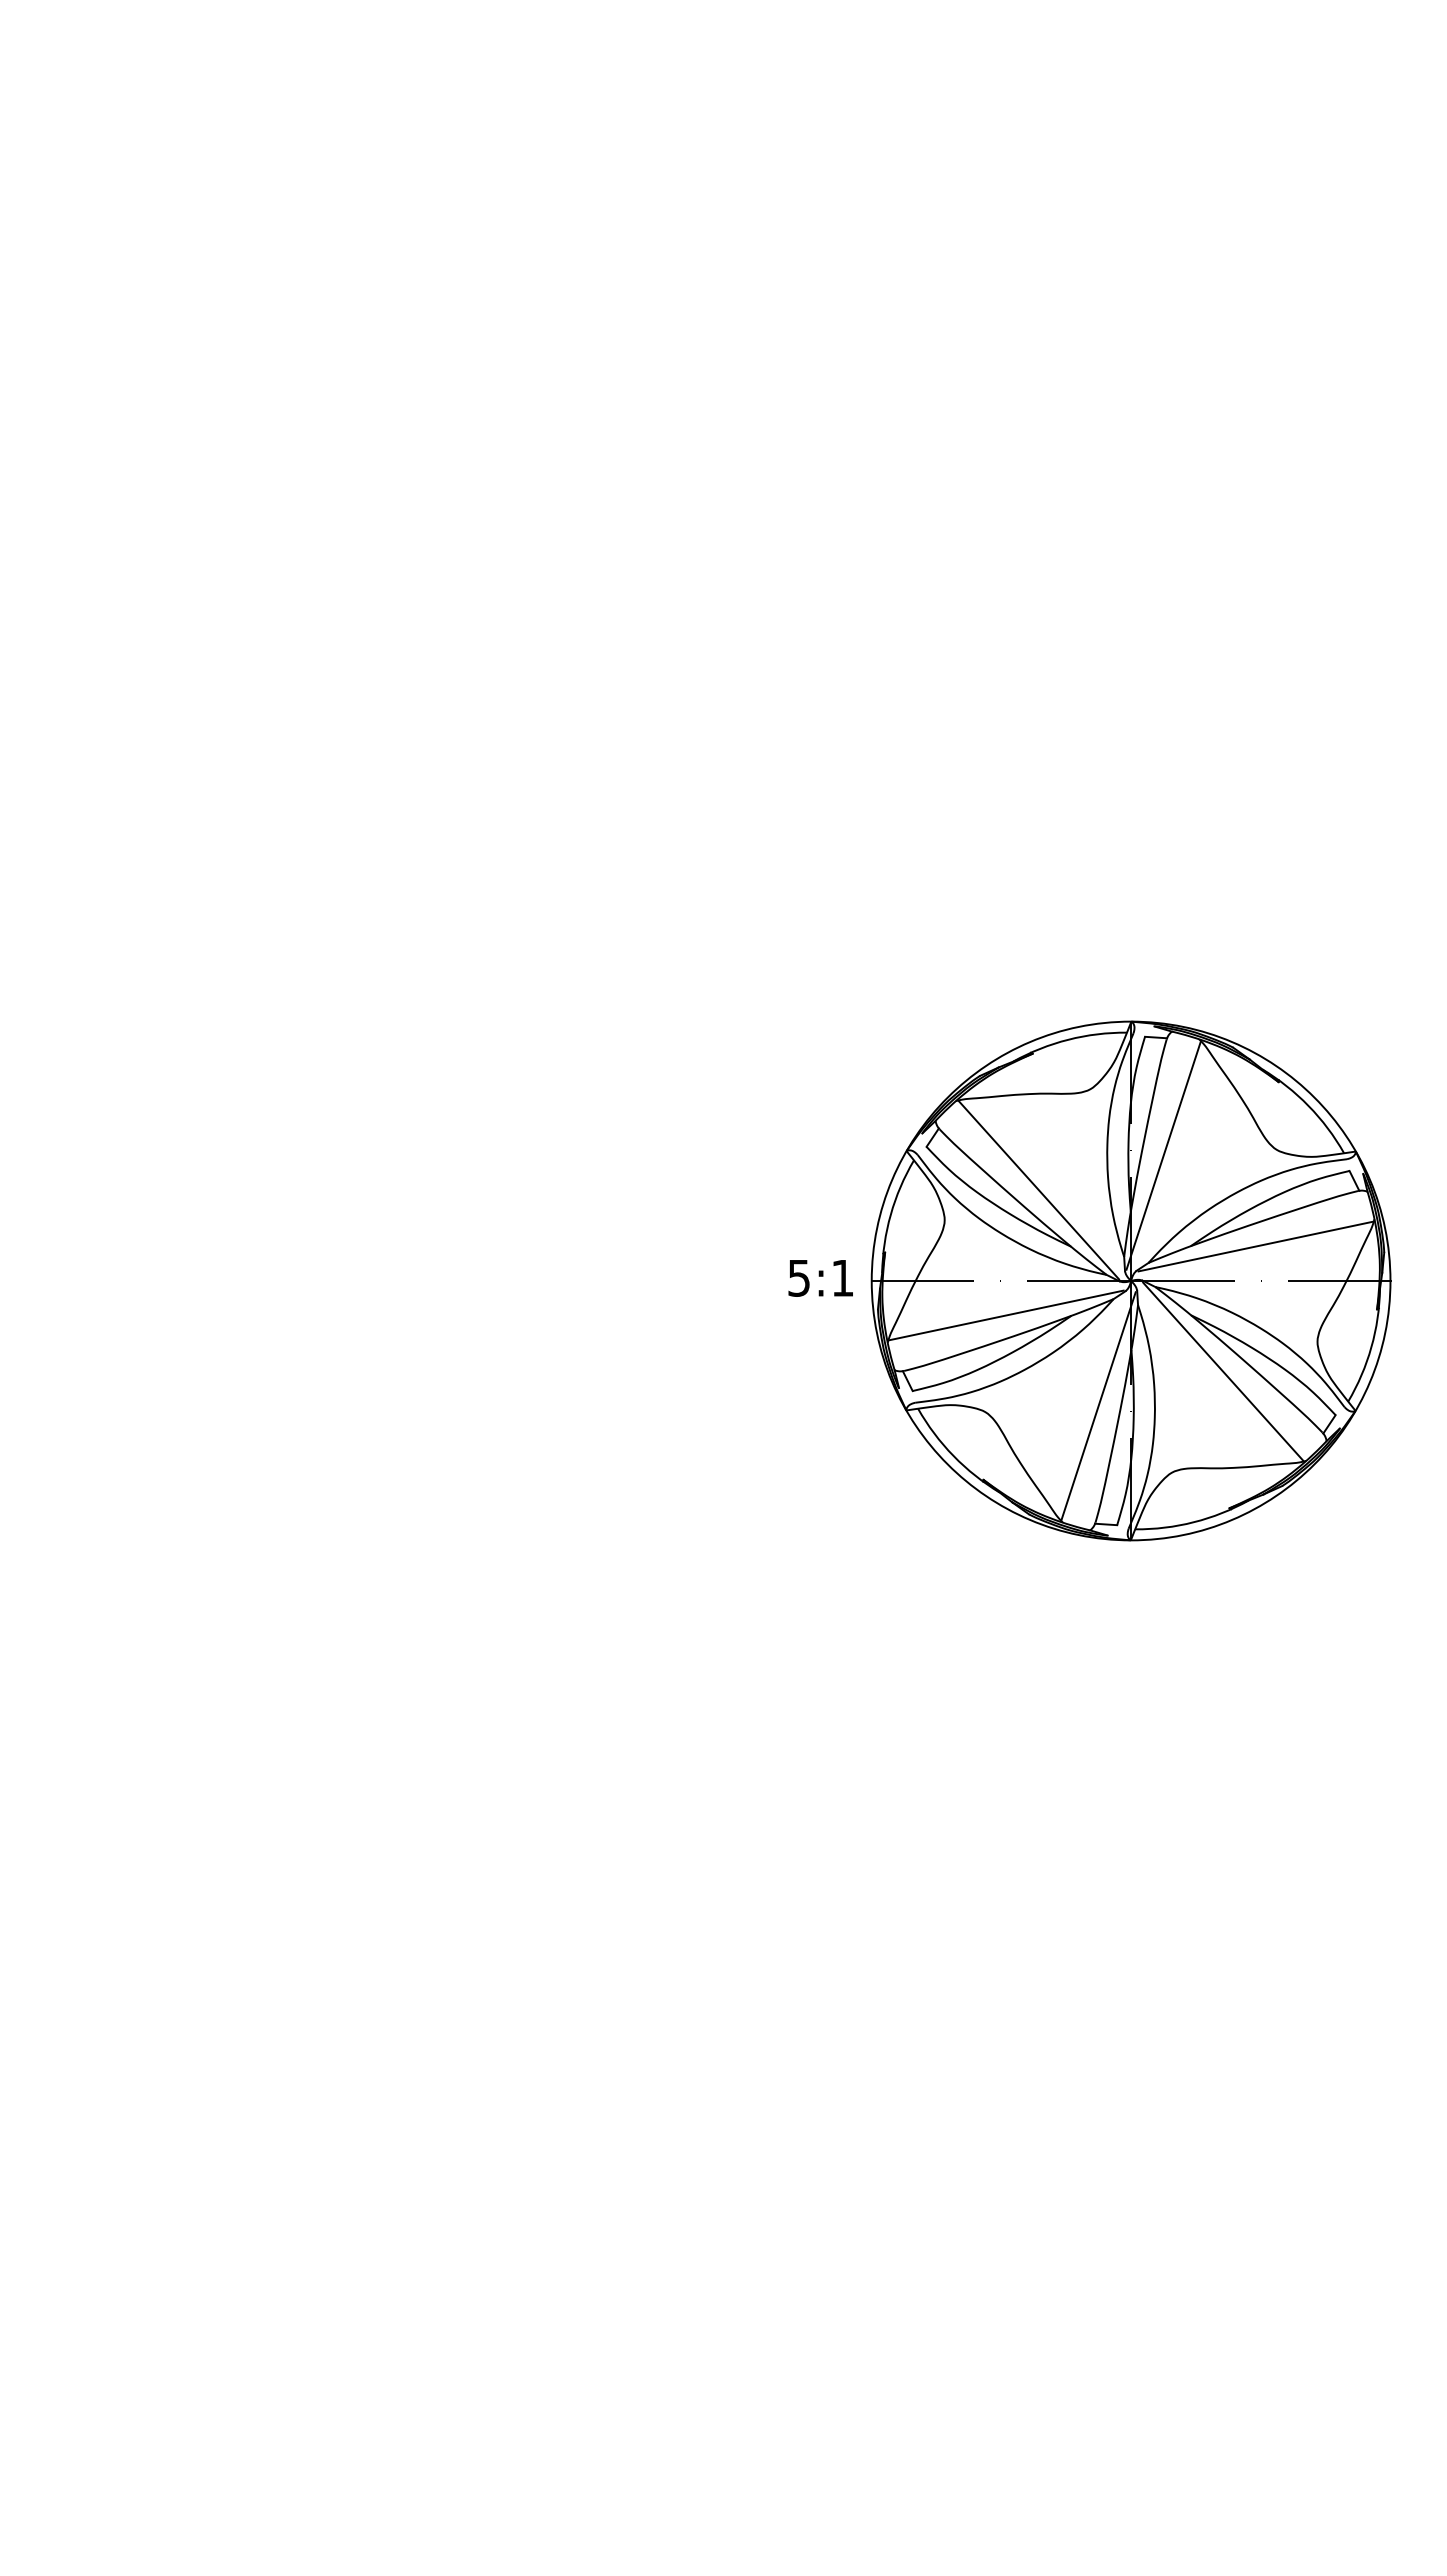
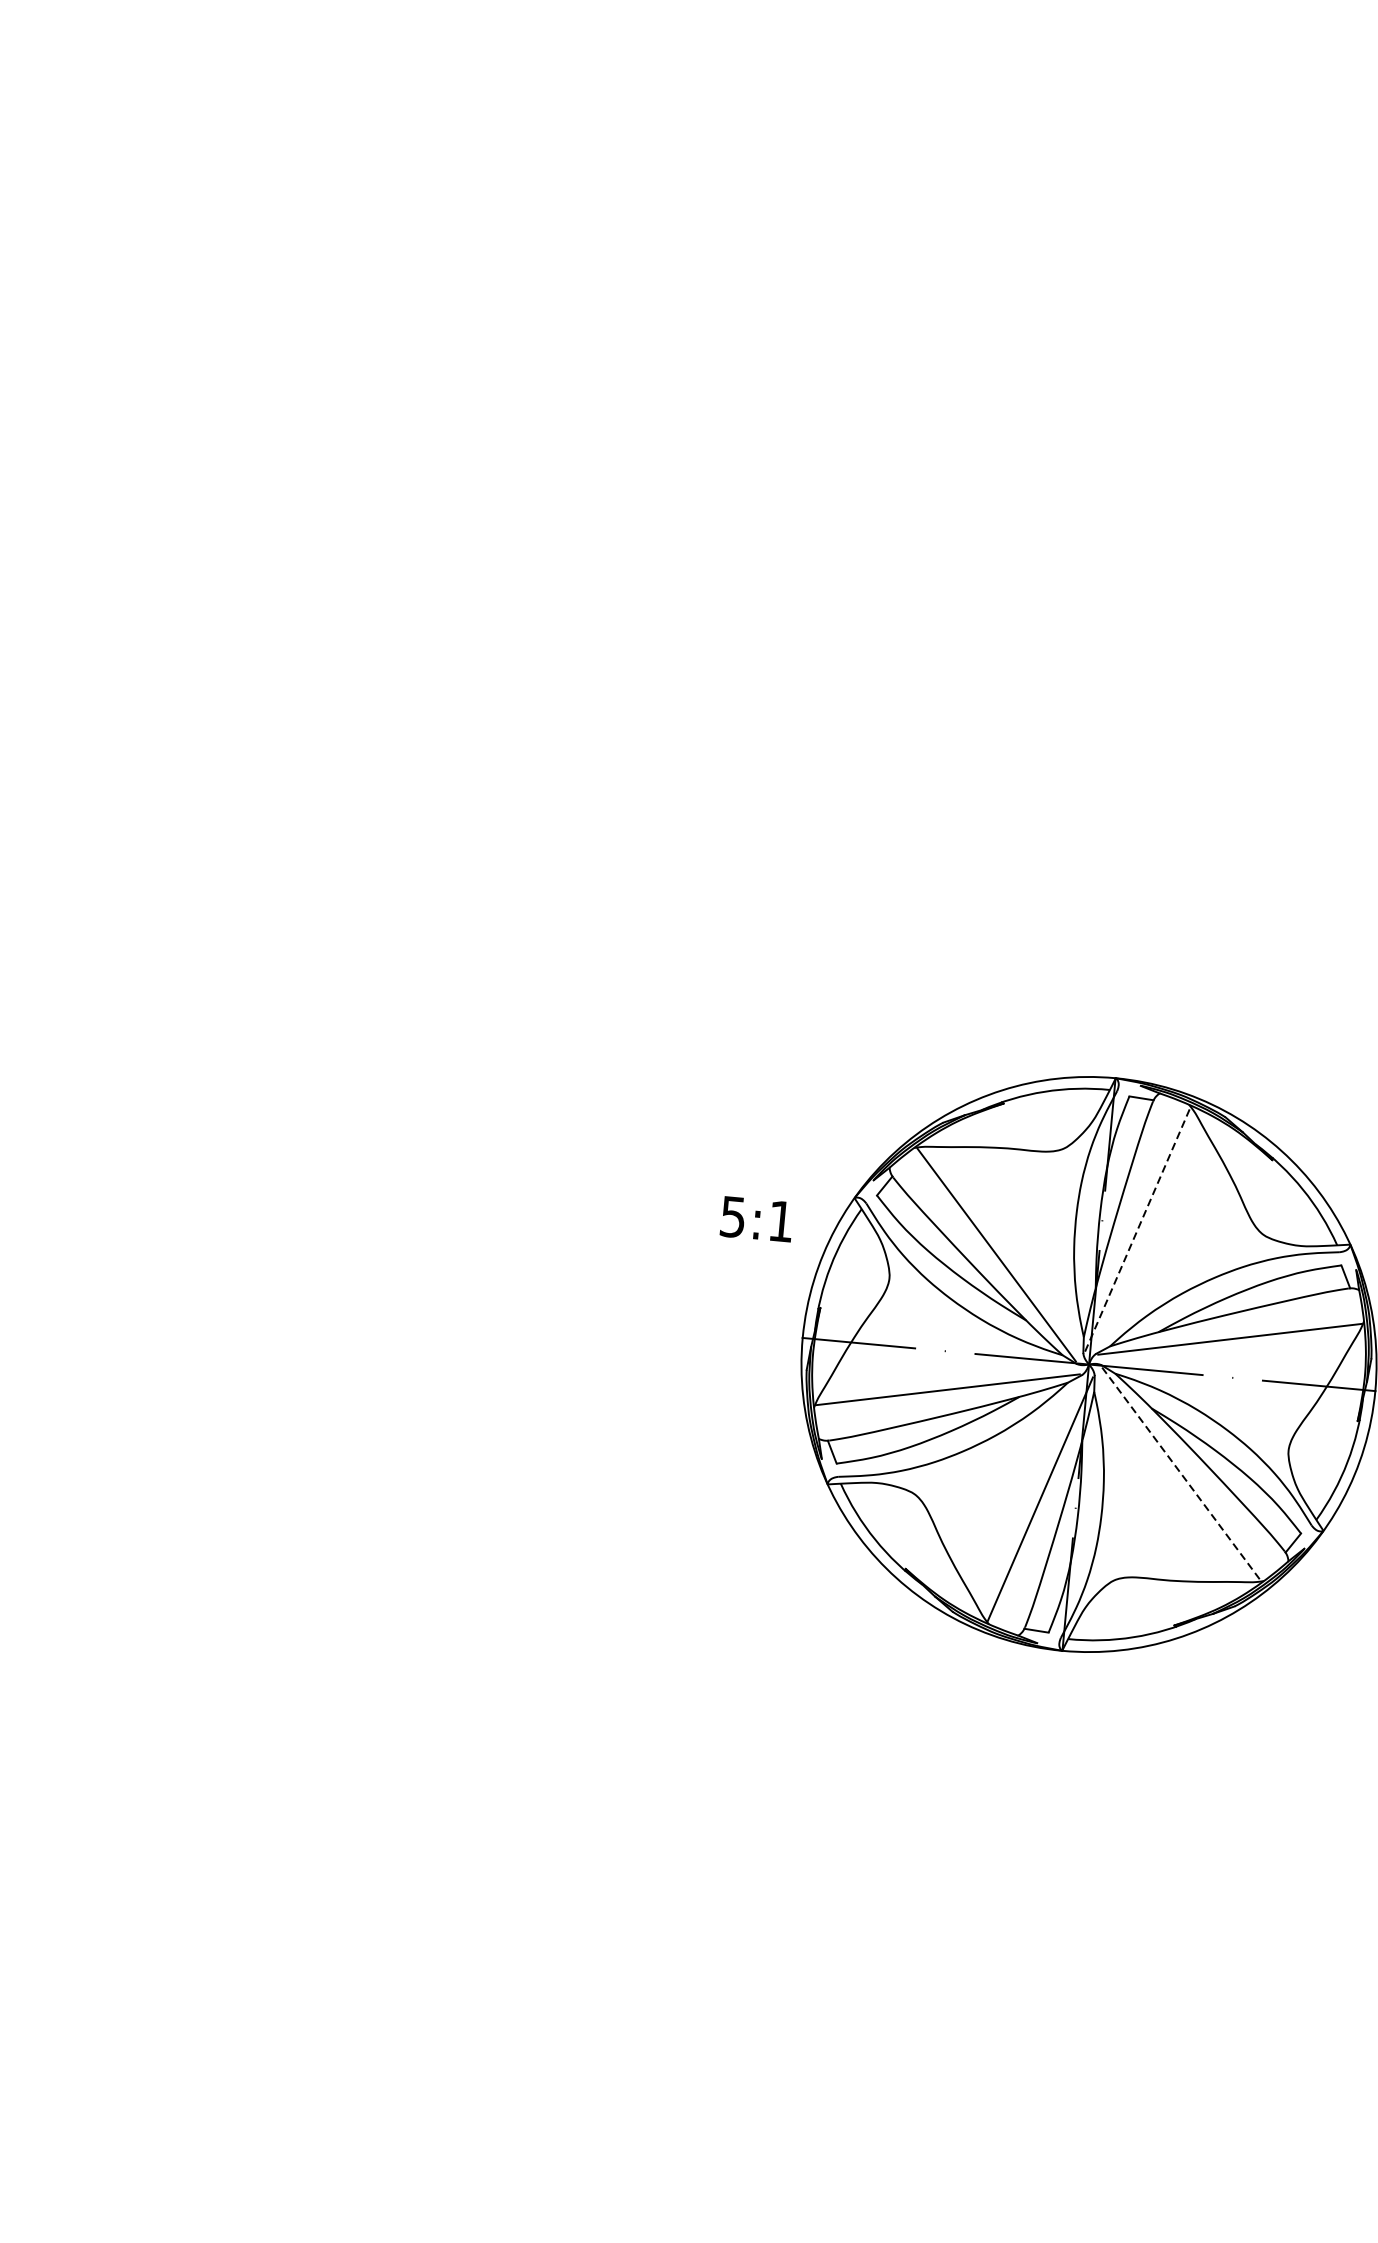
line: (1163, 1155) -> (1137, 1229), solid -> dashed
text: (820, 1278) -> (756, 1219), moved
line: (1223, 1371) -> (1181, 1473), solid -> dashed

